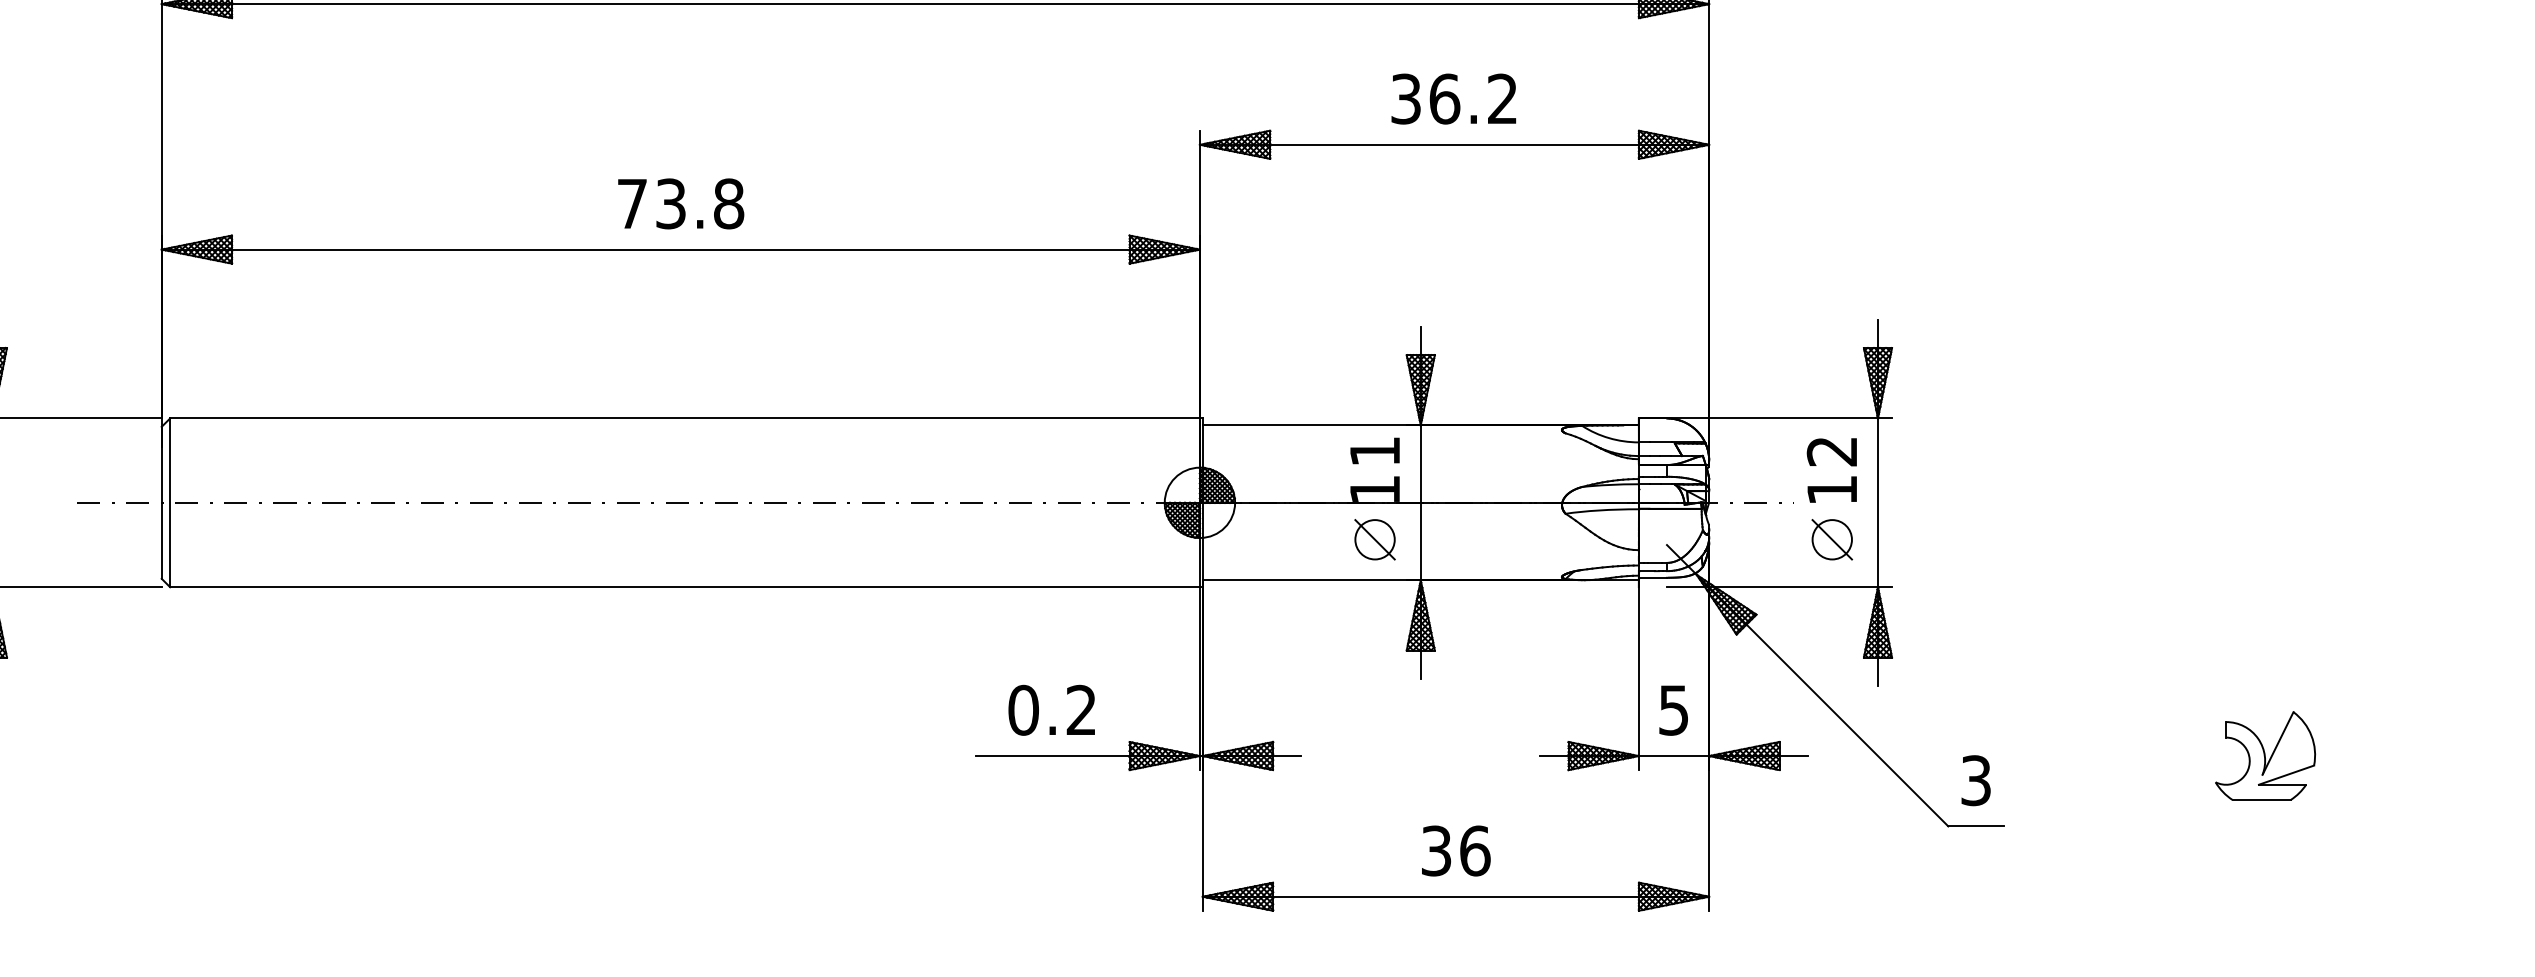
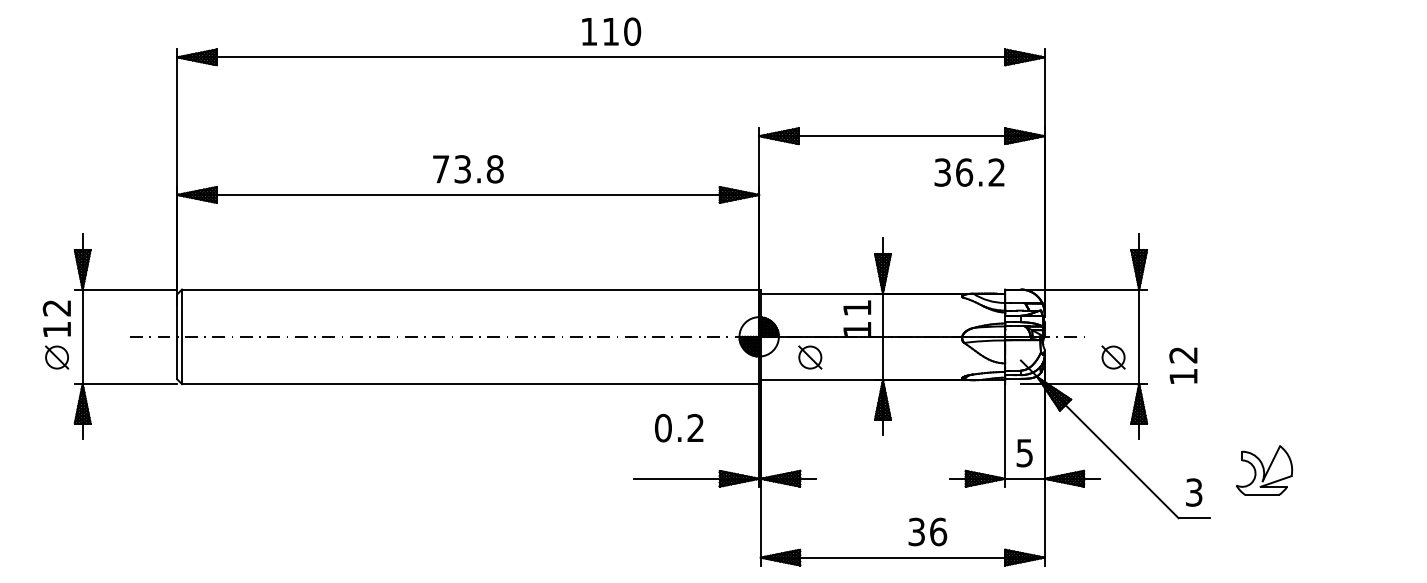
text: (1453, 98) -> (969, 172), moved
text: (1832, 470) -> (1183, 365), moved
part: (1375, 539) -> (810, 357), moved
text: (1052, 710) -> (679, 428), moved
part: (2265, 755) -> (1264, 470), moved
text: (1455, 850) -> (927, 531), moved

